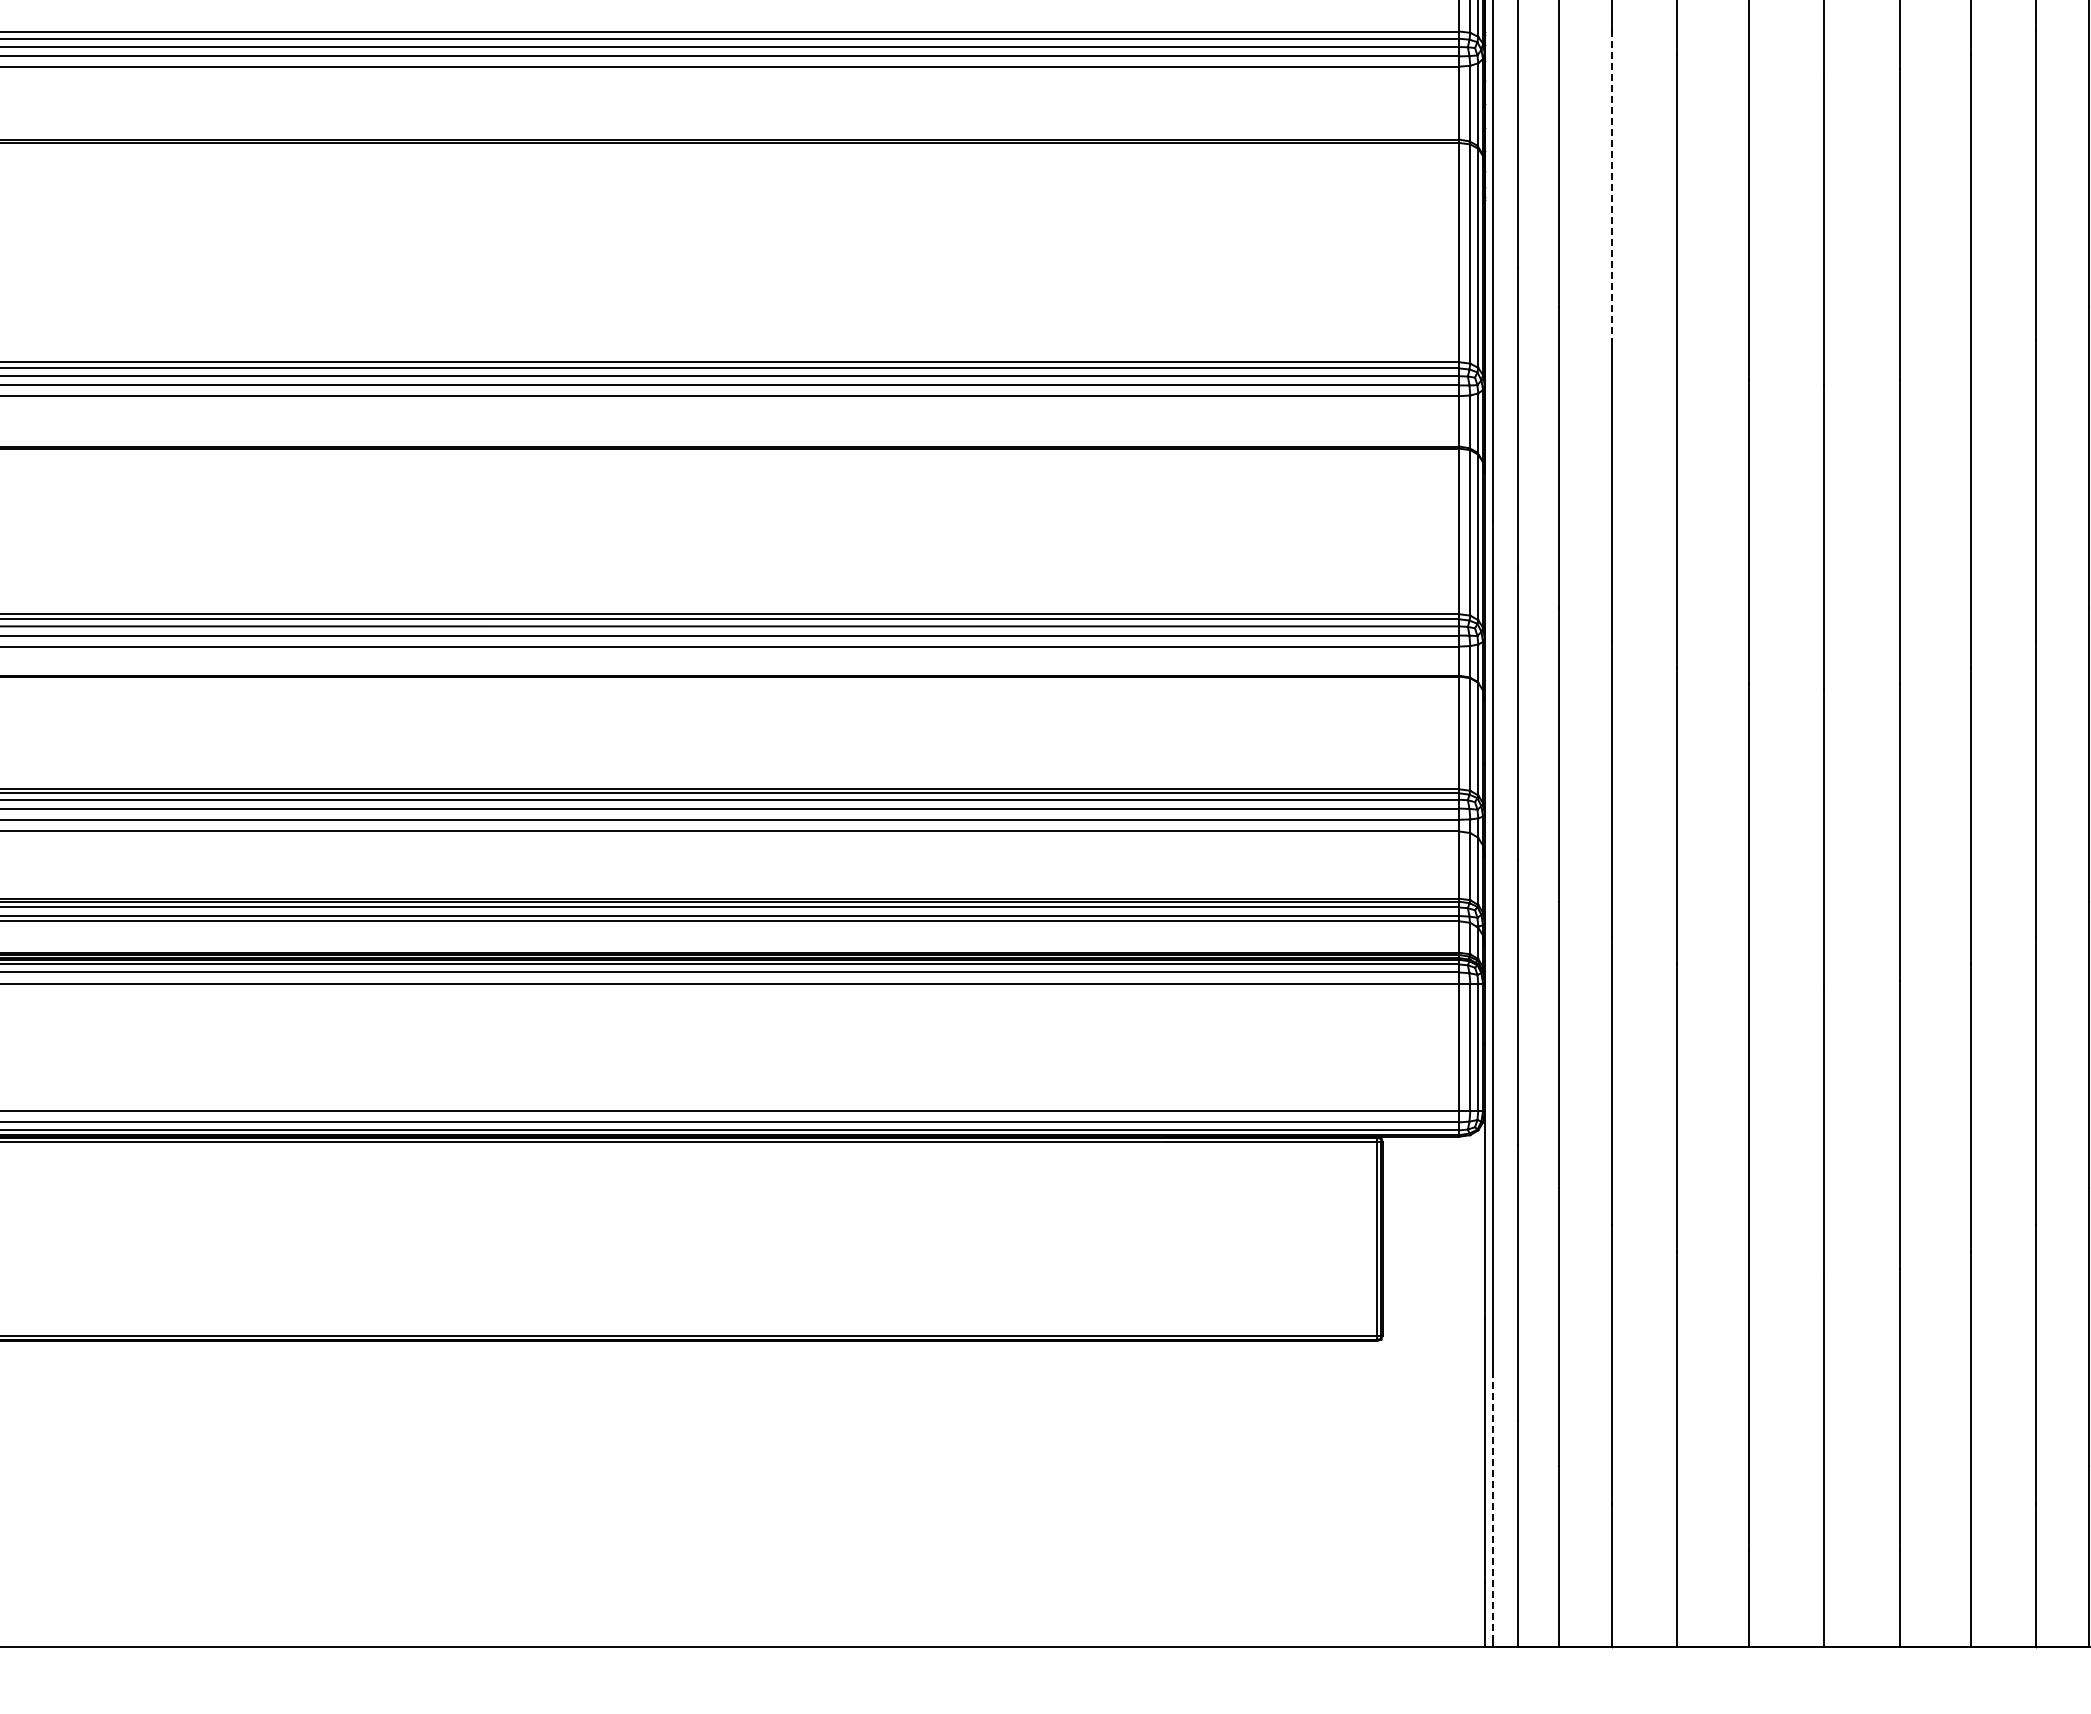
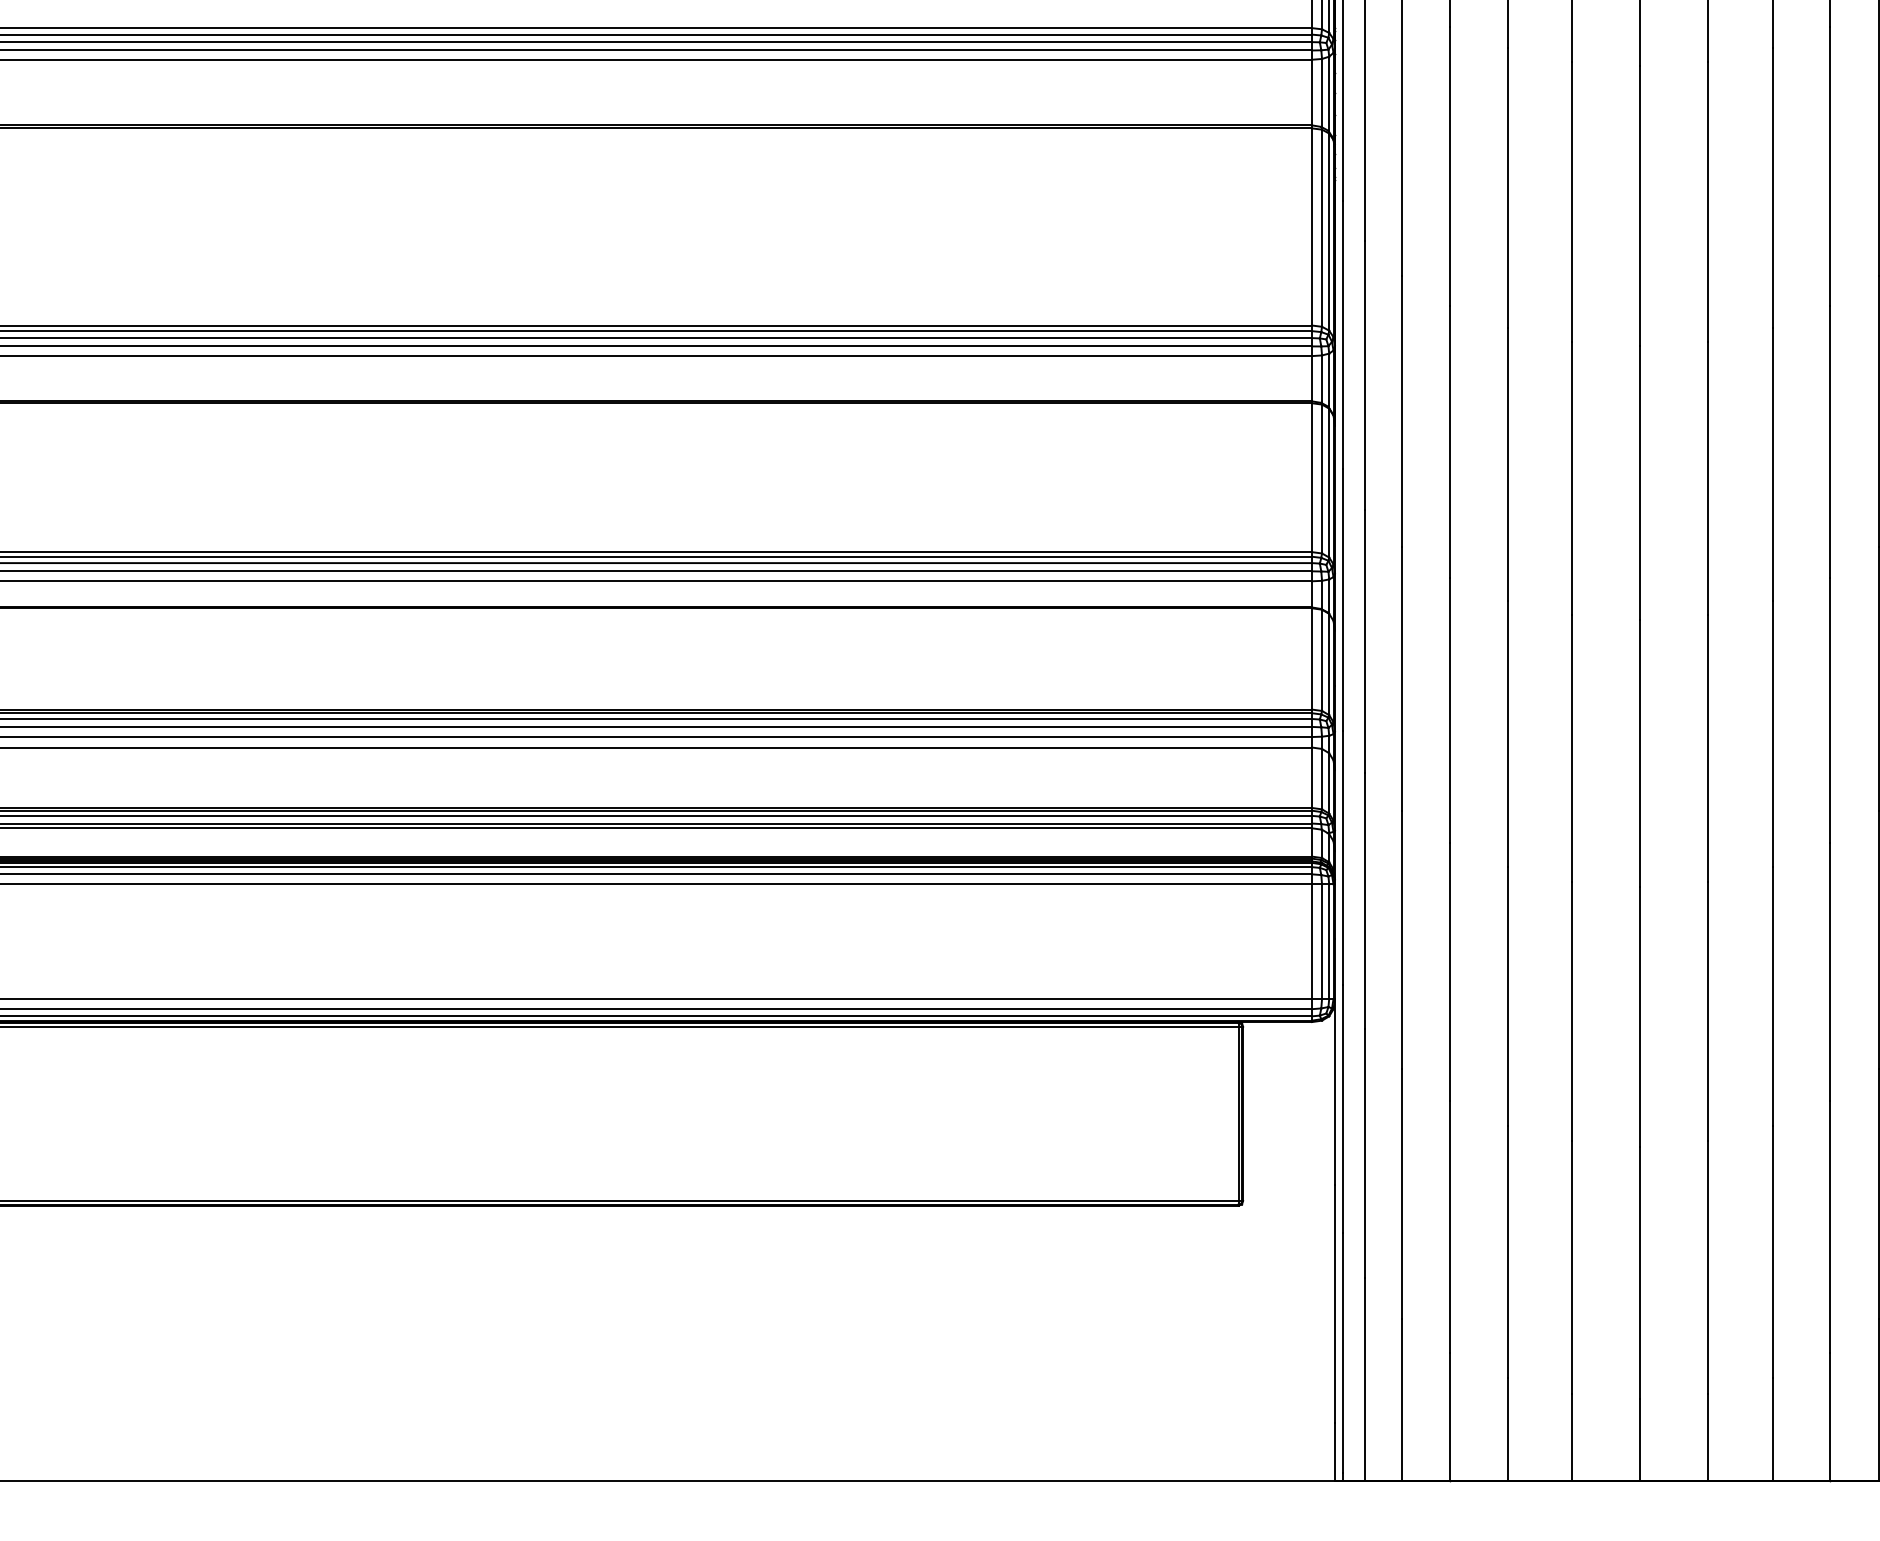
line: (1612, 185) -> (1449, 166), dashed -> solid
line: (1493, 1504) -> (1342, 1352), dashed -> solid

